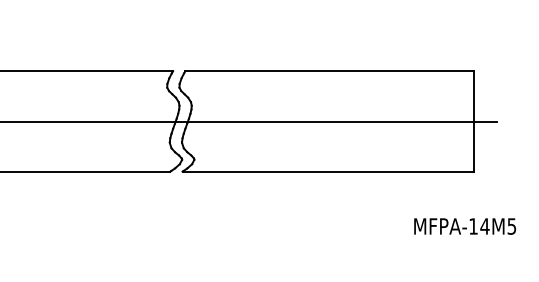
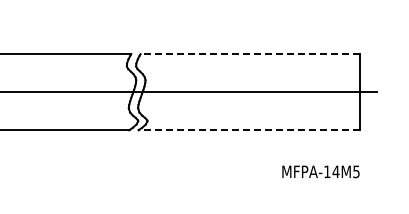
line: (330, 71) -> (250, 54), solid -> dashed
line: (328, 171) -> (249, 130), solid -> dashed
text: (464, 225) -> (320, 171), moved

